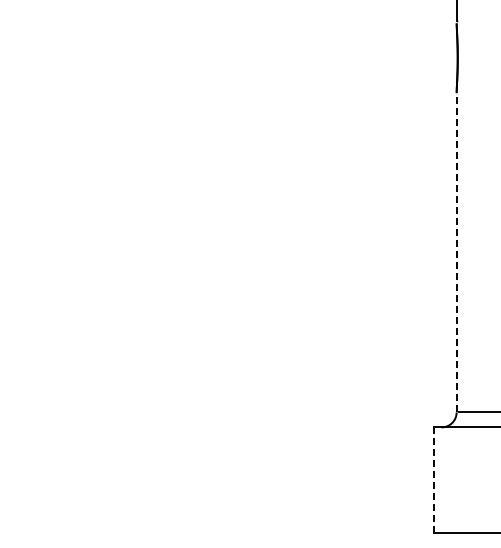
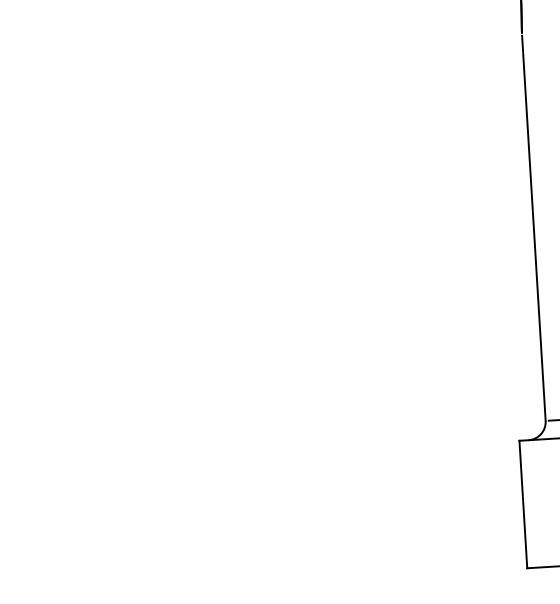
line: (456, 253) -> (533, 228), dashed -> solid
line: (434, 479) -> (523, 503), dashed -> solid

